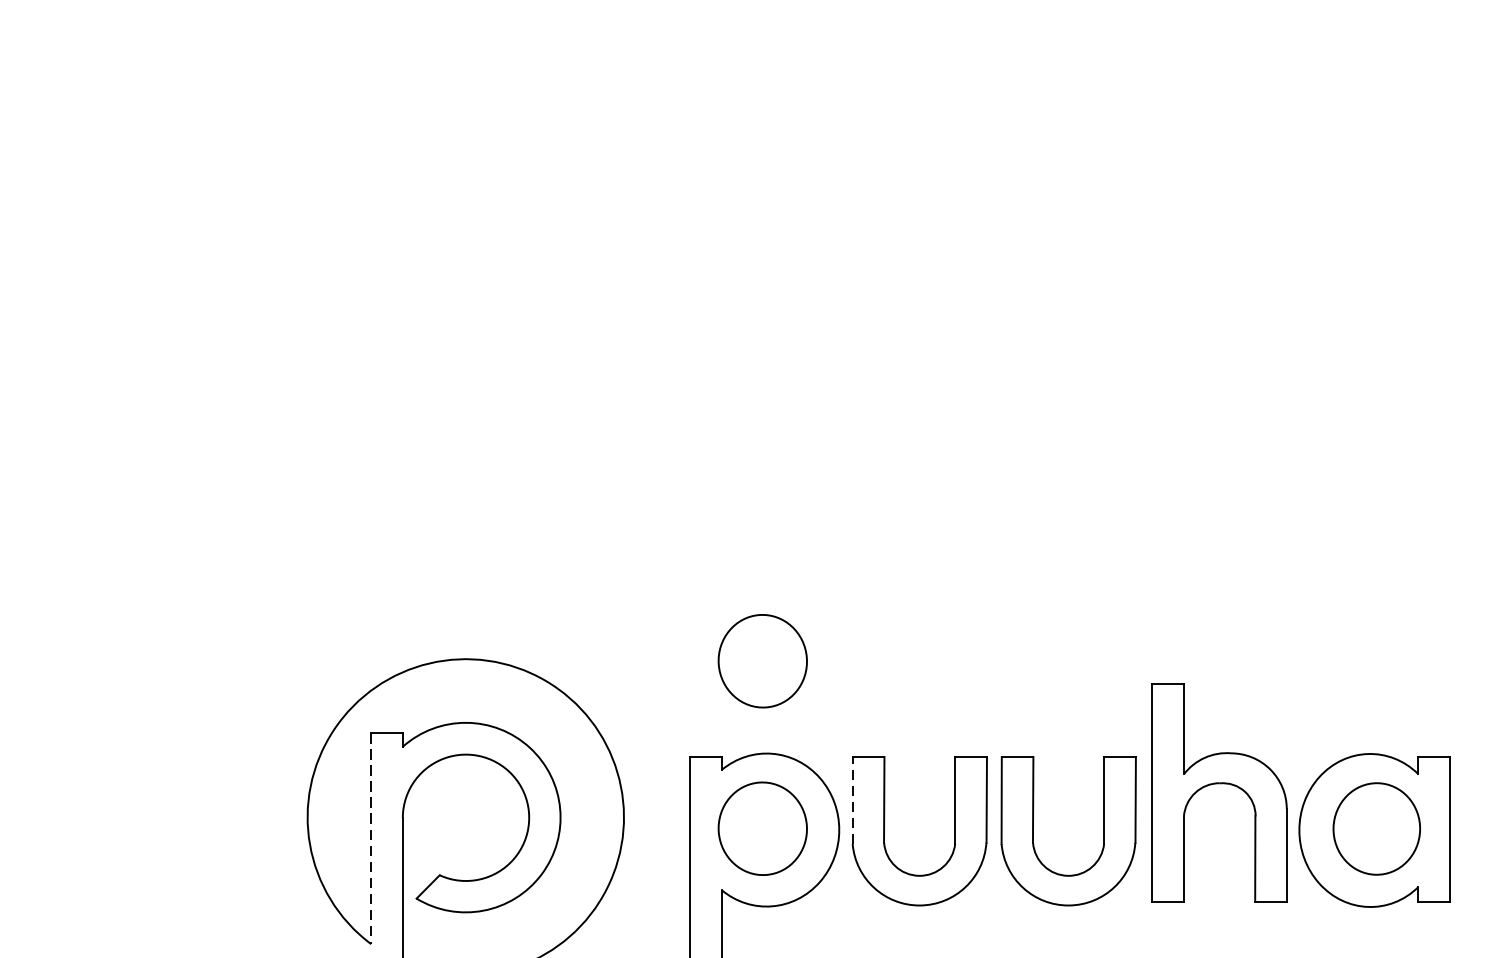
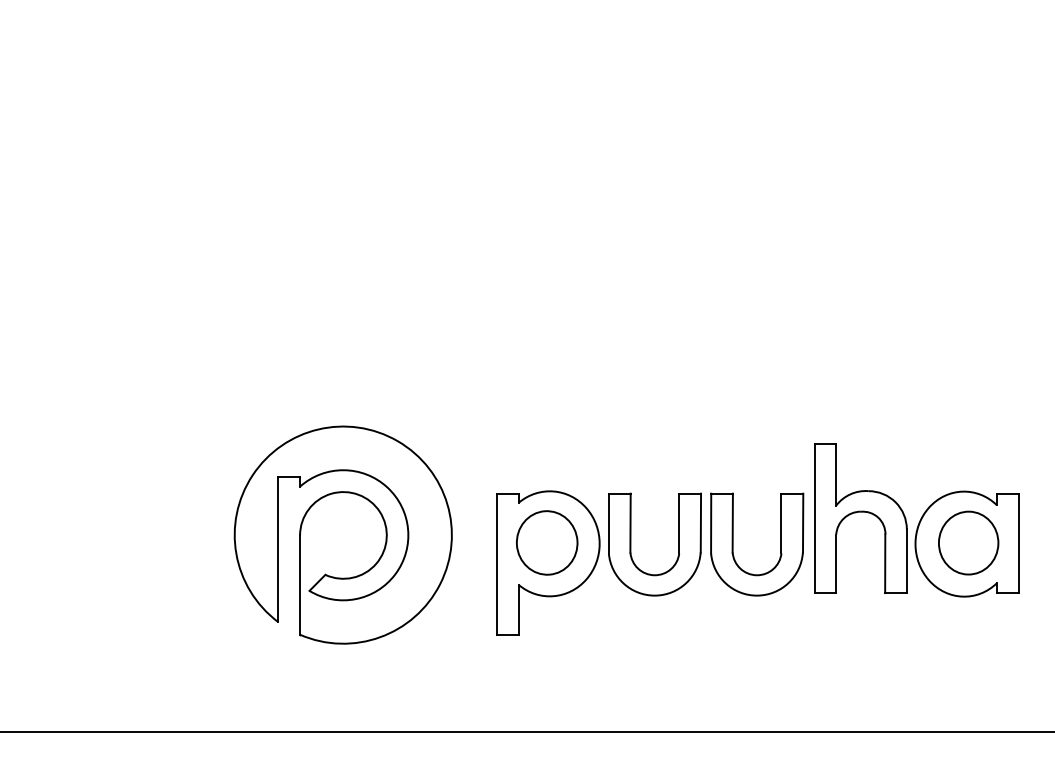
part: (763, 660) -> (547, 427), removed
line: (852, 800) -> (608, 523), dashed -> solid
line: (371, 839) -> (278, 550), dashed -> solid

